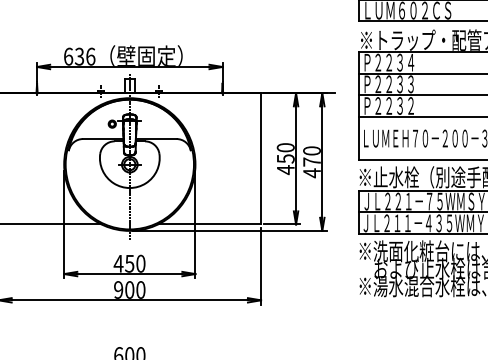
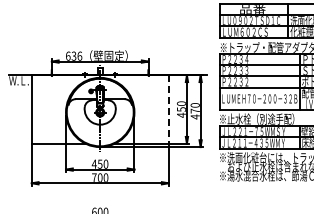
line: (260, 160) -> (168, 110), solid -> dashed
text: (118, 289) -> (94, 177), 900 -> 700

